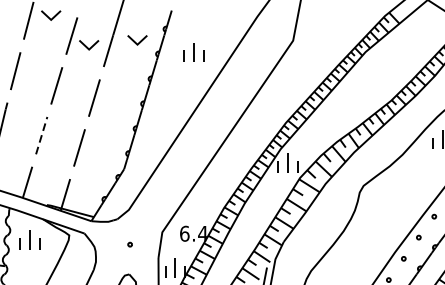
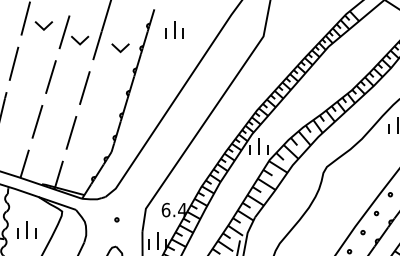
part: (50, 15) -> (43, 25), moved
part: (137, 40) -> (120, 48), moved
part: (194, 51) -> (174, 29), moved
line: (41, 135) -> (37, 121), dashed -> solid
part: (29, 239) -> (26, 229), moved

